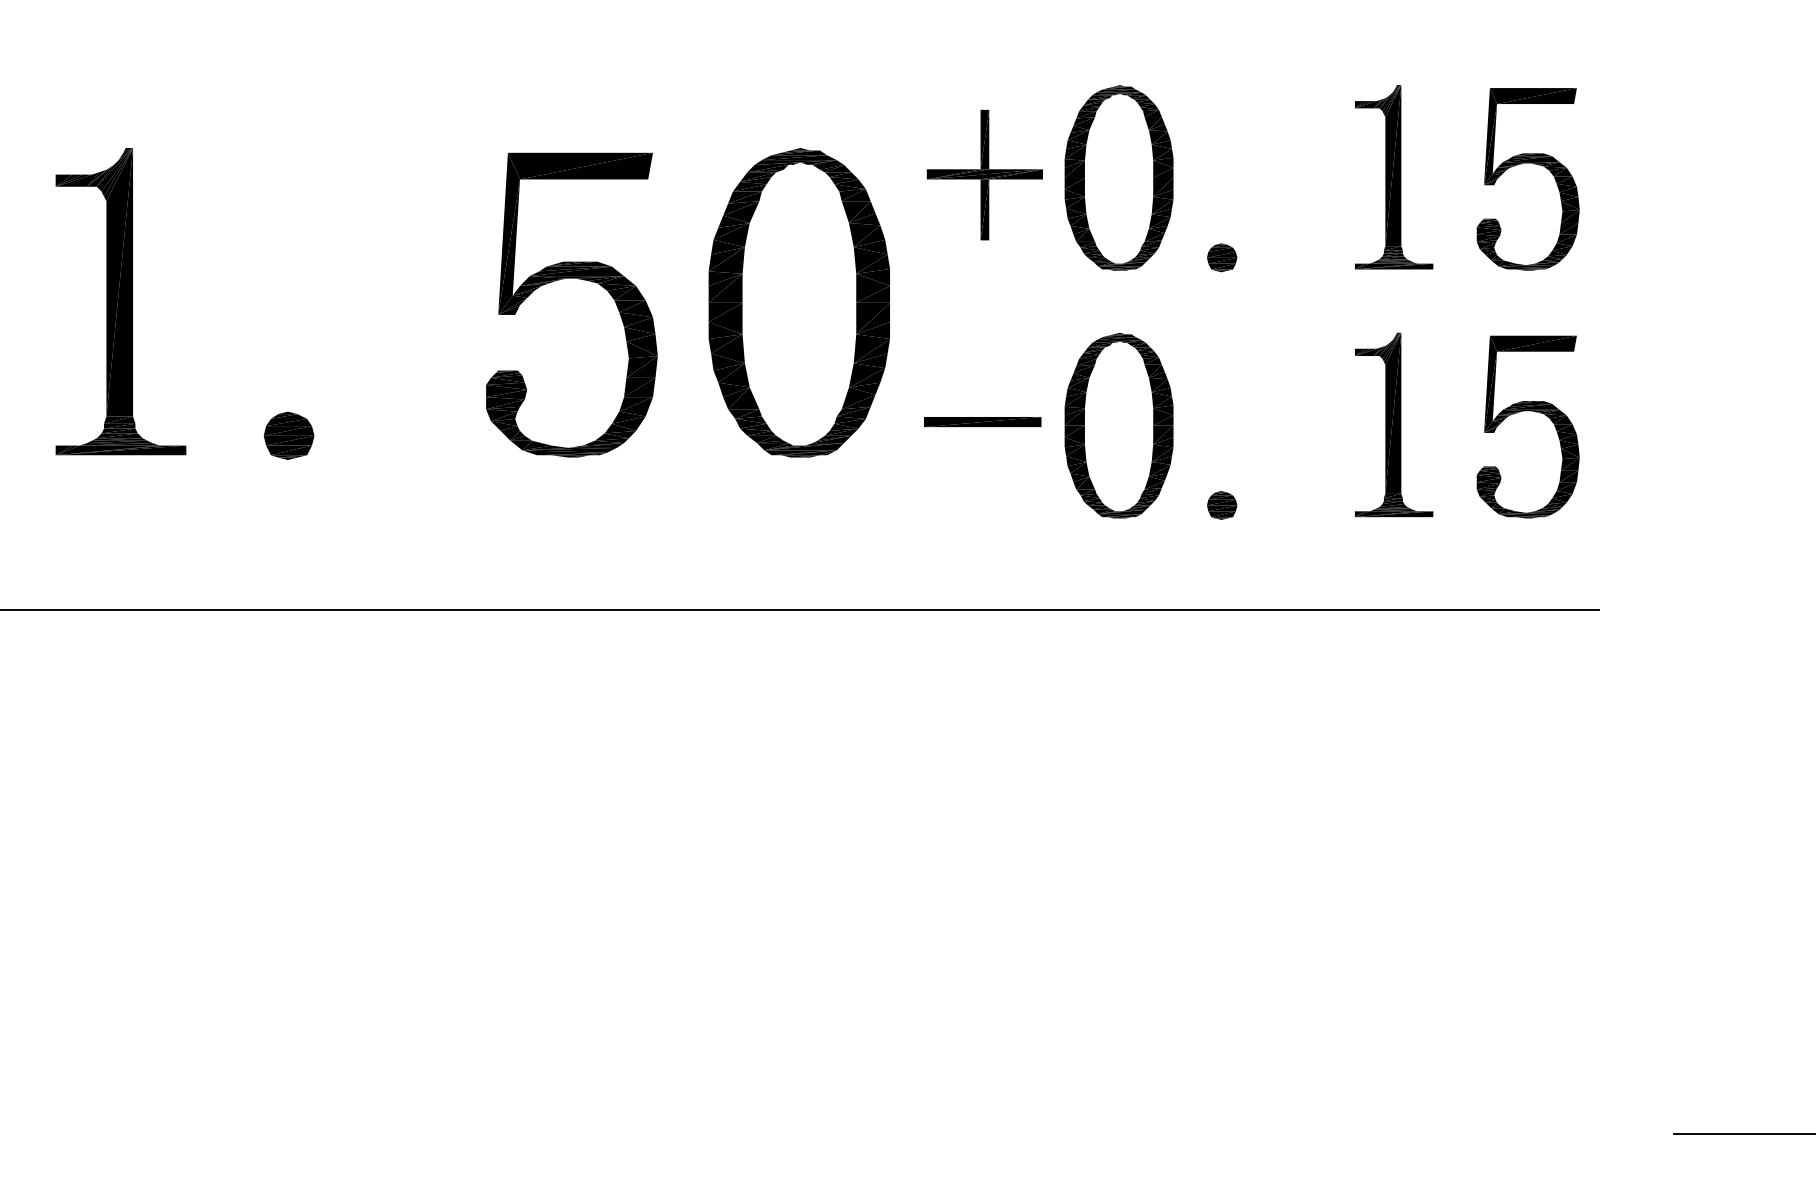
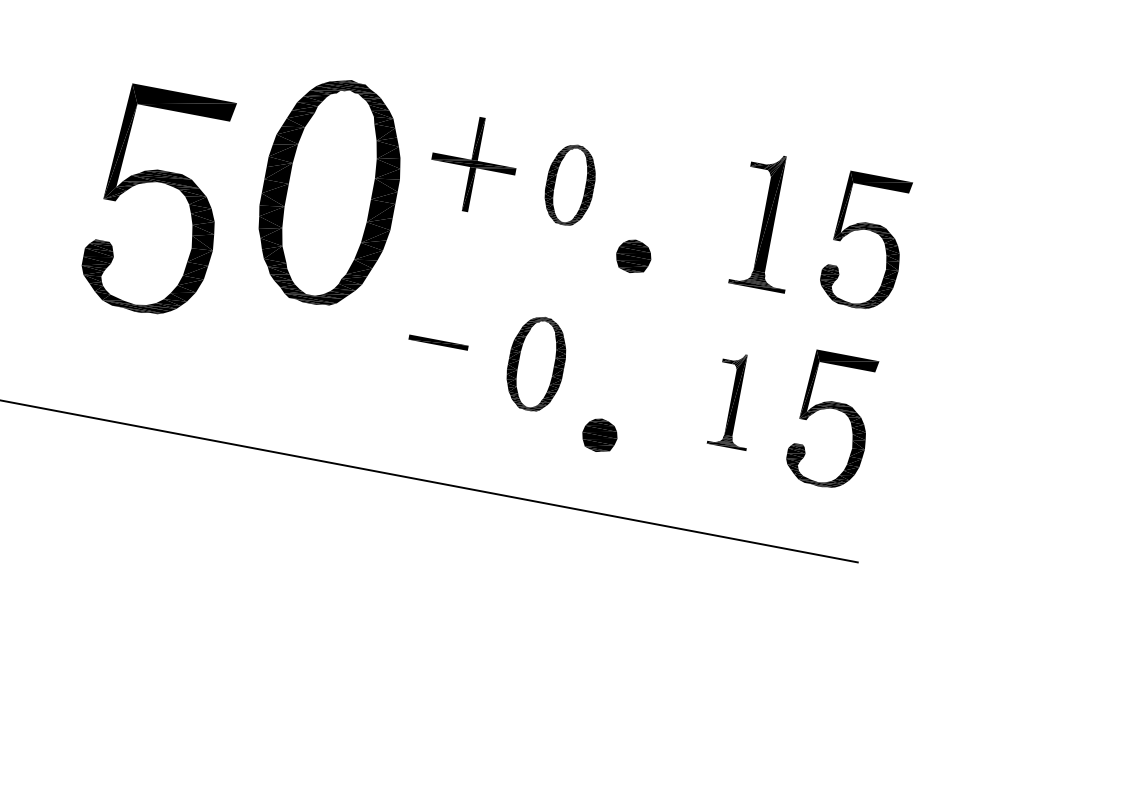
part: (1118, 177) -> (569, 184), size x0.6
part: (1222, 257) -> (634, 256), size x1.6
part: (798, 302) -> (329, 191), moved
part: (982, 422) -> (438, 342), size x0.7
part: (1394, 424) -> (735, 400), size x0.7
part: (1118, 425) -> (536, 363), size x0.7
part: (1222, 505) -> (600, 435), size x1.6

